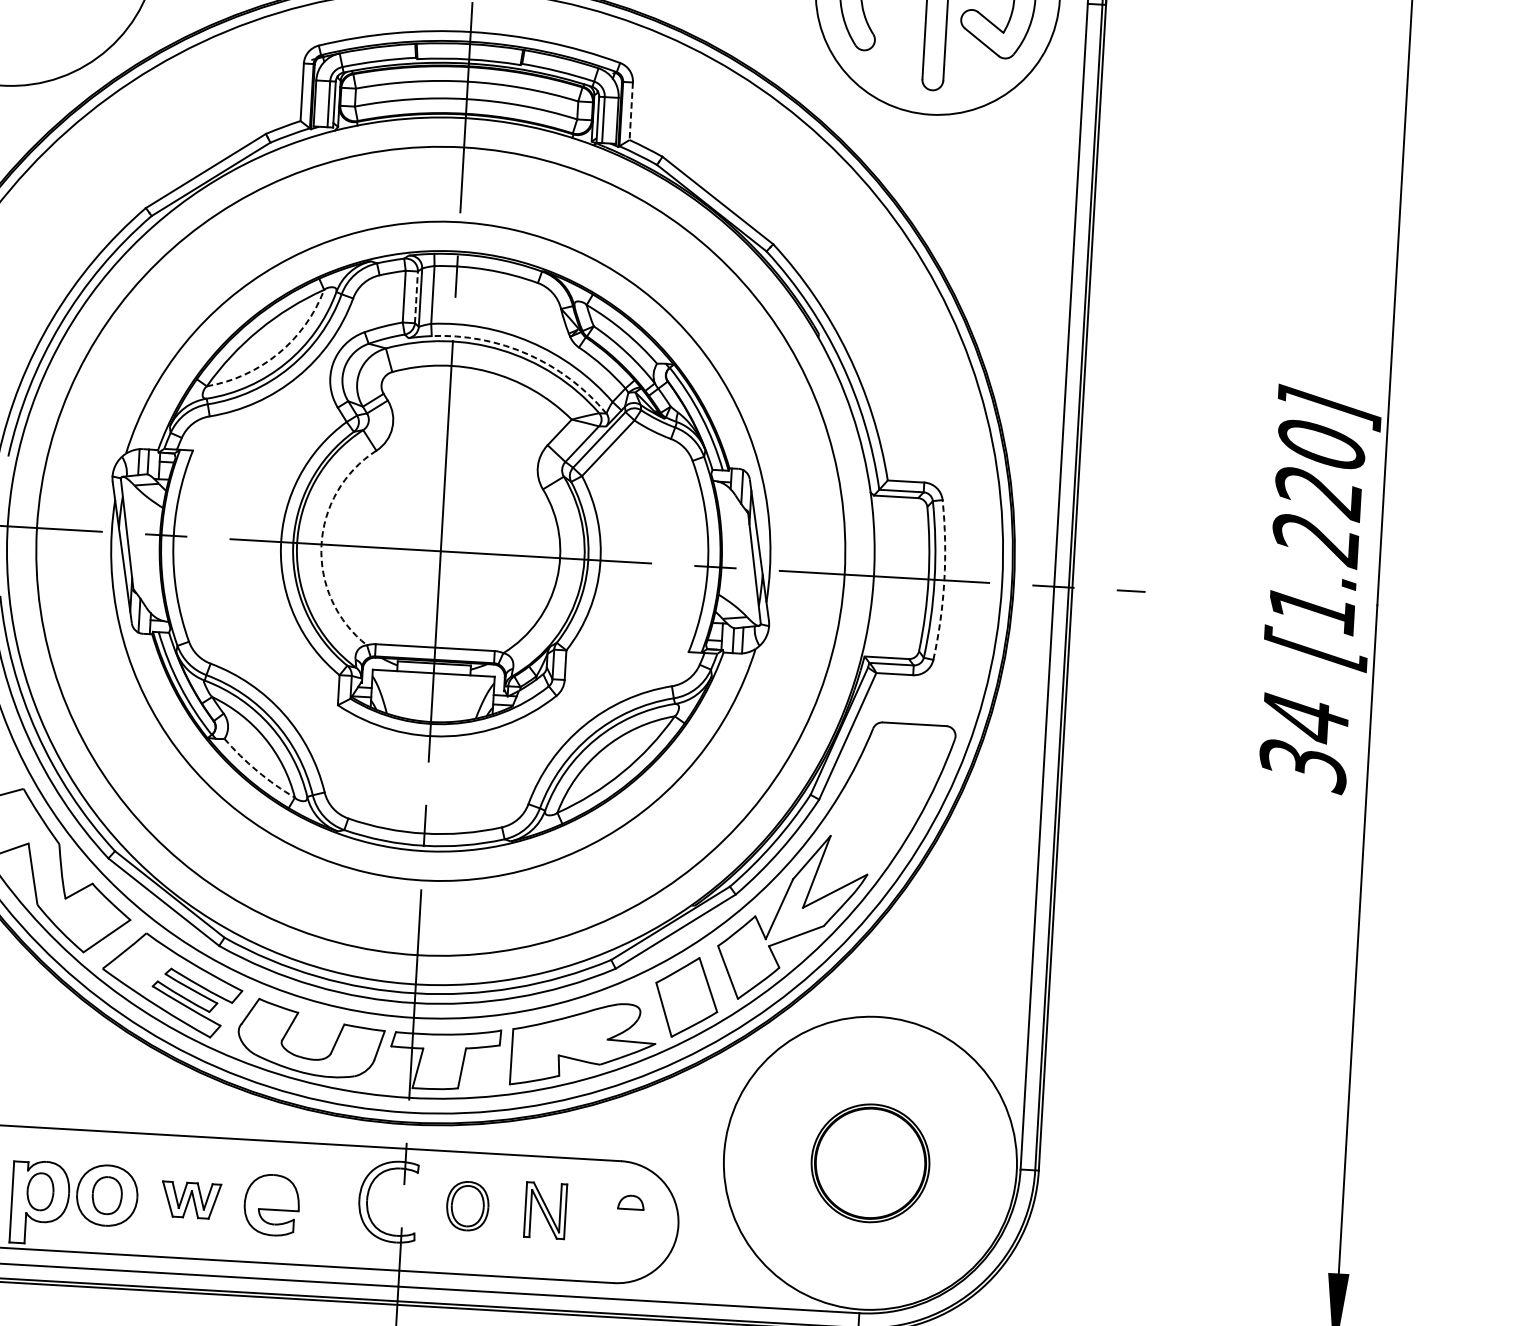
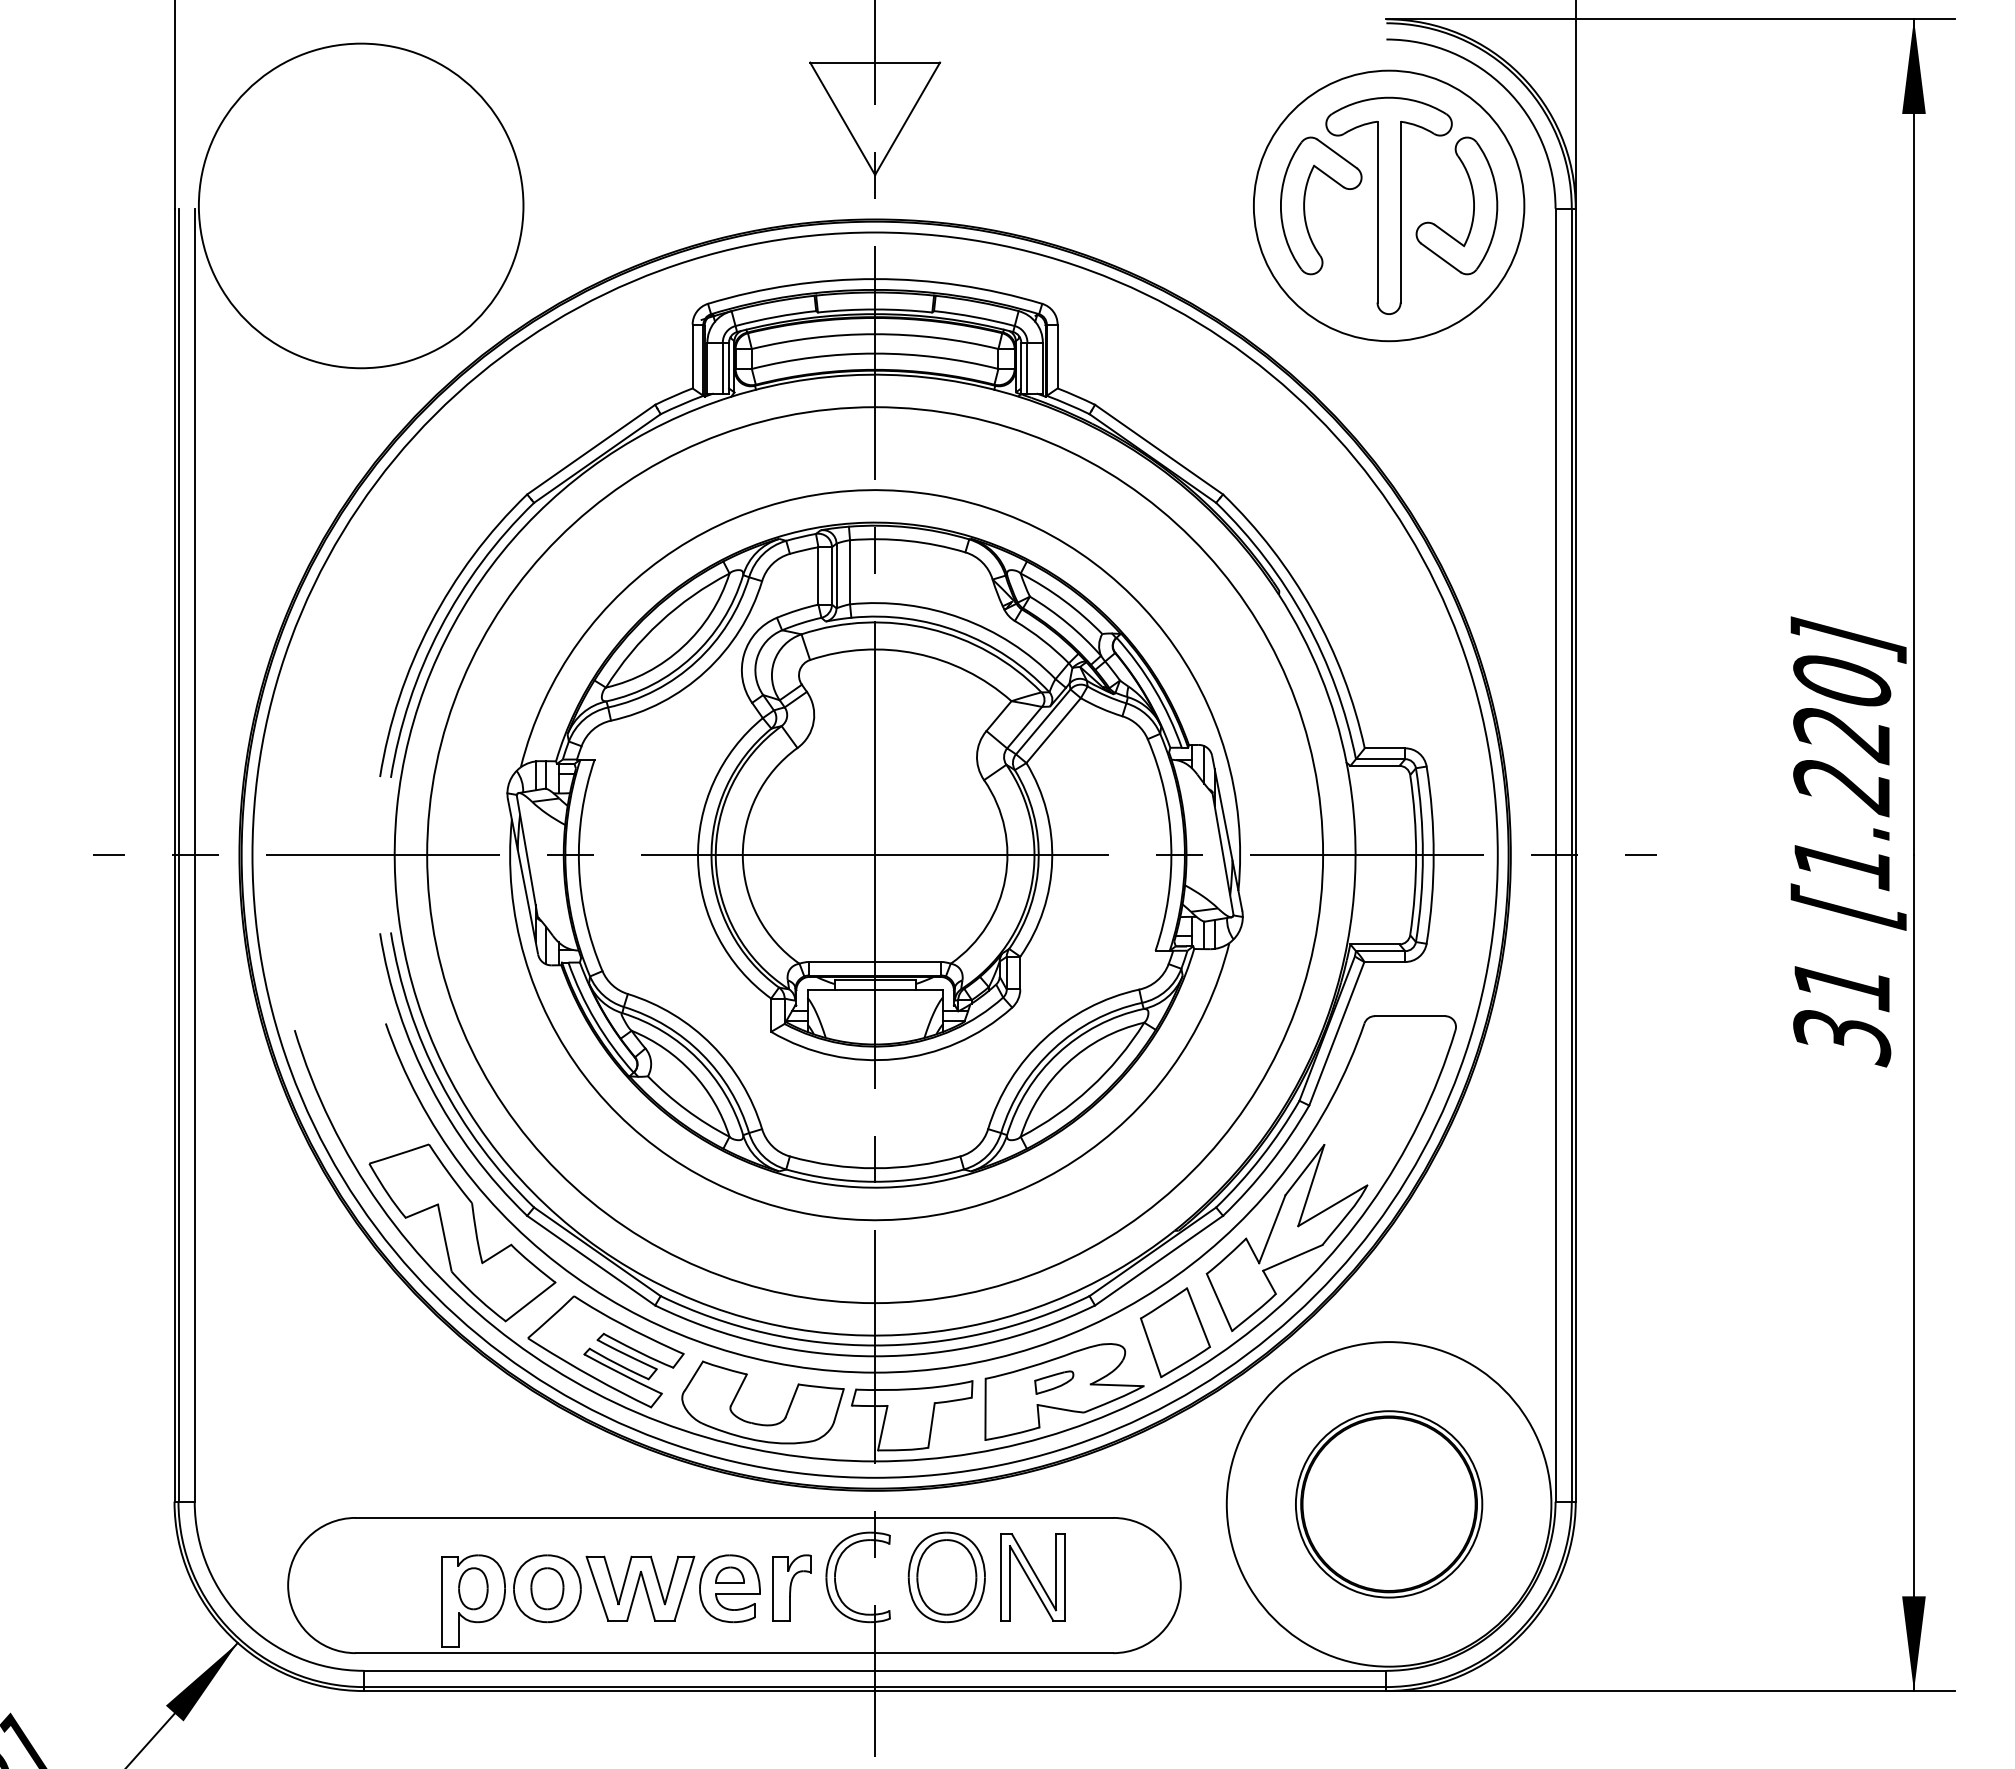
line: (631, 111) -> (1057, 356), dashed -> solid
line: (416, 296) -> (831, 575), dashed -> solid
arc: (277, 354) -> (682, 647), dashed -> solid
arc: (528, 354) -> (959, 631), dashed -> solid
arc: (321, 545) -> (742, 856), dashed -> solid
arc: (944, 580) -> (1433, 855), dashed -> solid
text: (1305, 719) -> (1841, 985), 34 -> 31
arc: (257, 770) -> (686, 1109), dashed -> solid
part: (575, 1036) -> (1054, 1382), added
part: (870, 1163) -> (1389, 1504), size x1.43
part: (191, 1200) -> (640, 1588), size x1.67
part: (630, 1202) -> (729, 1574), moved
part: (467, 1206) -> (946, 1577), size x1.67
part: (327, 1207) -> (791, 1587), added
part: (545, 1210) -> (1032, 1577), size x1.43

